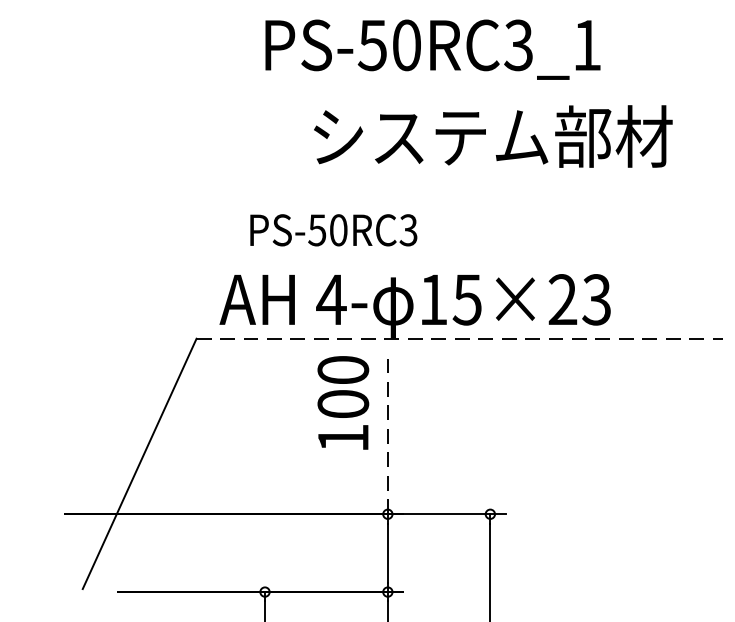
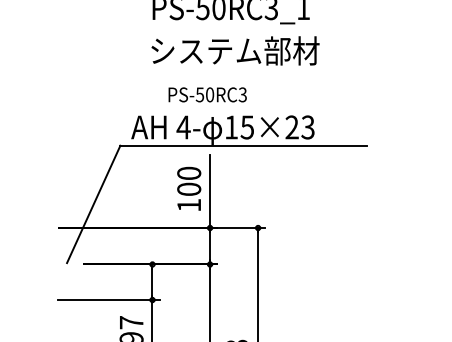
text: (493, 135) -> (235, 50), moved
text: (333, 229) -> (207, 94), moved
line: (461, 338) -> (244, 145), dashed -> solid
text: (343, 402) -> (189, 188), moved
line: (388, 436) -> (210, 191), dashed -> solid

